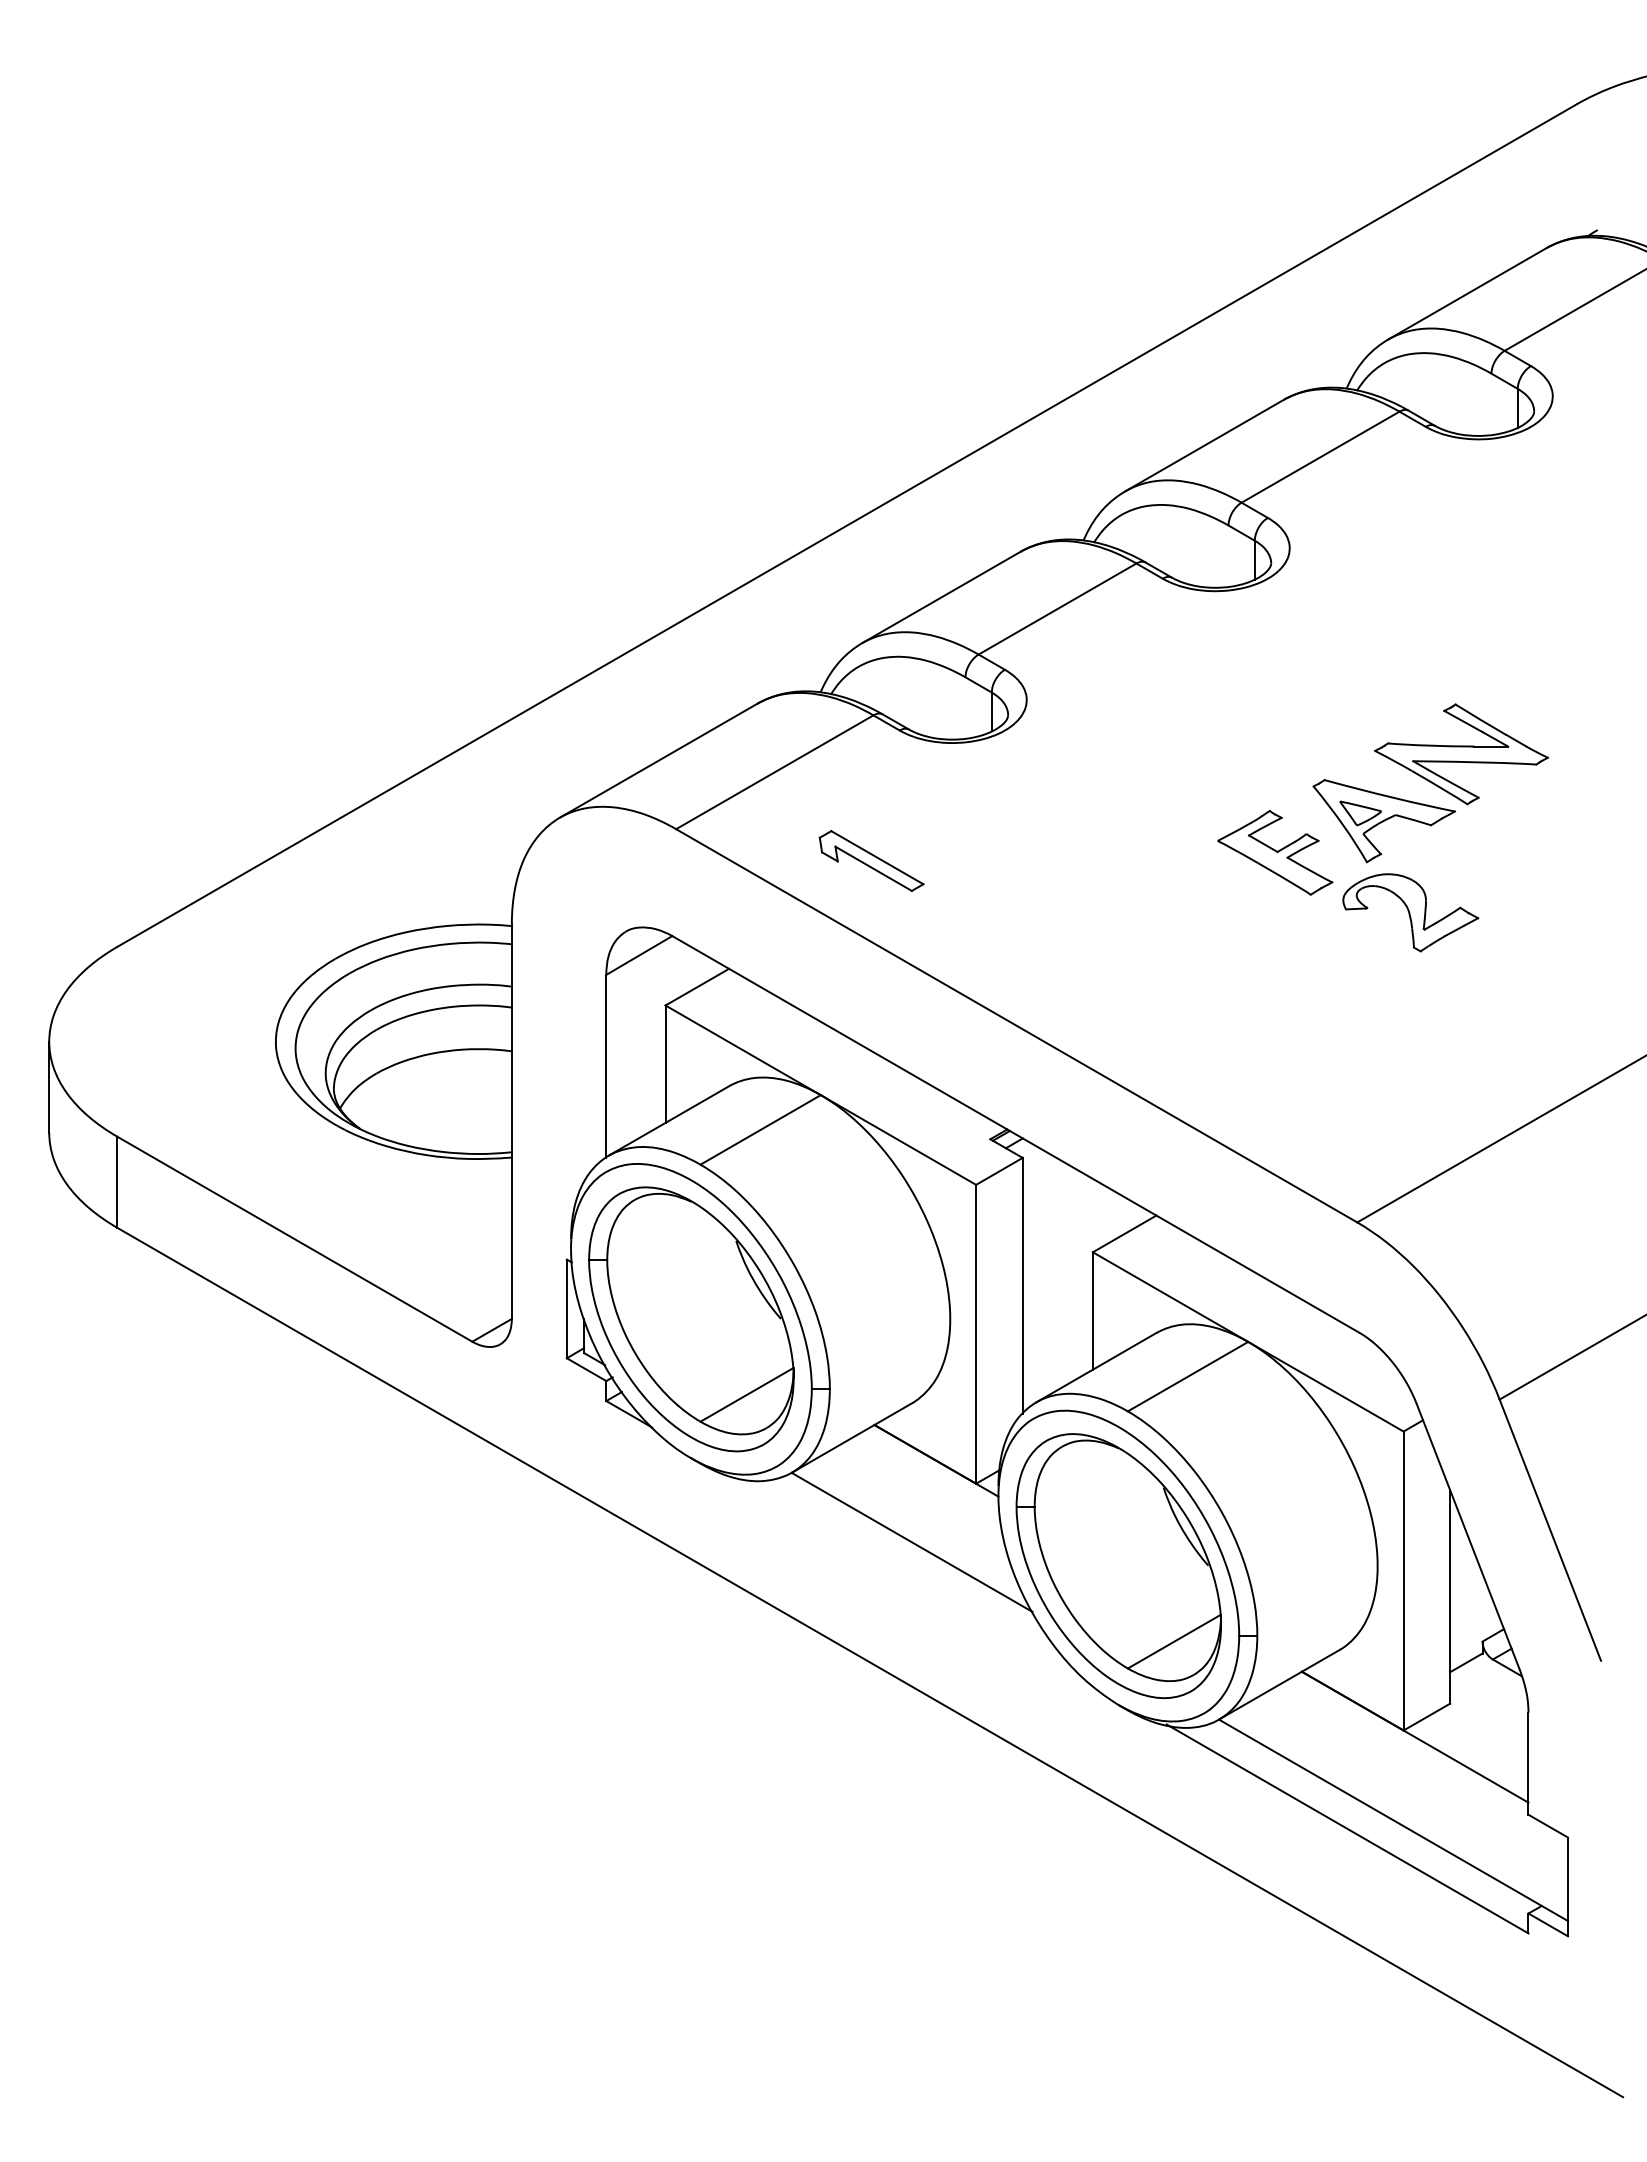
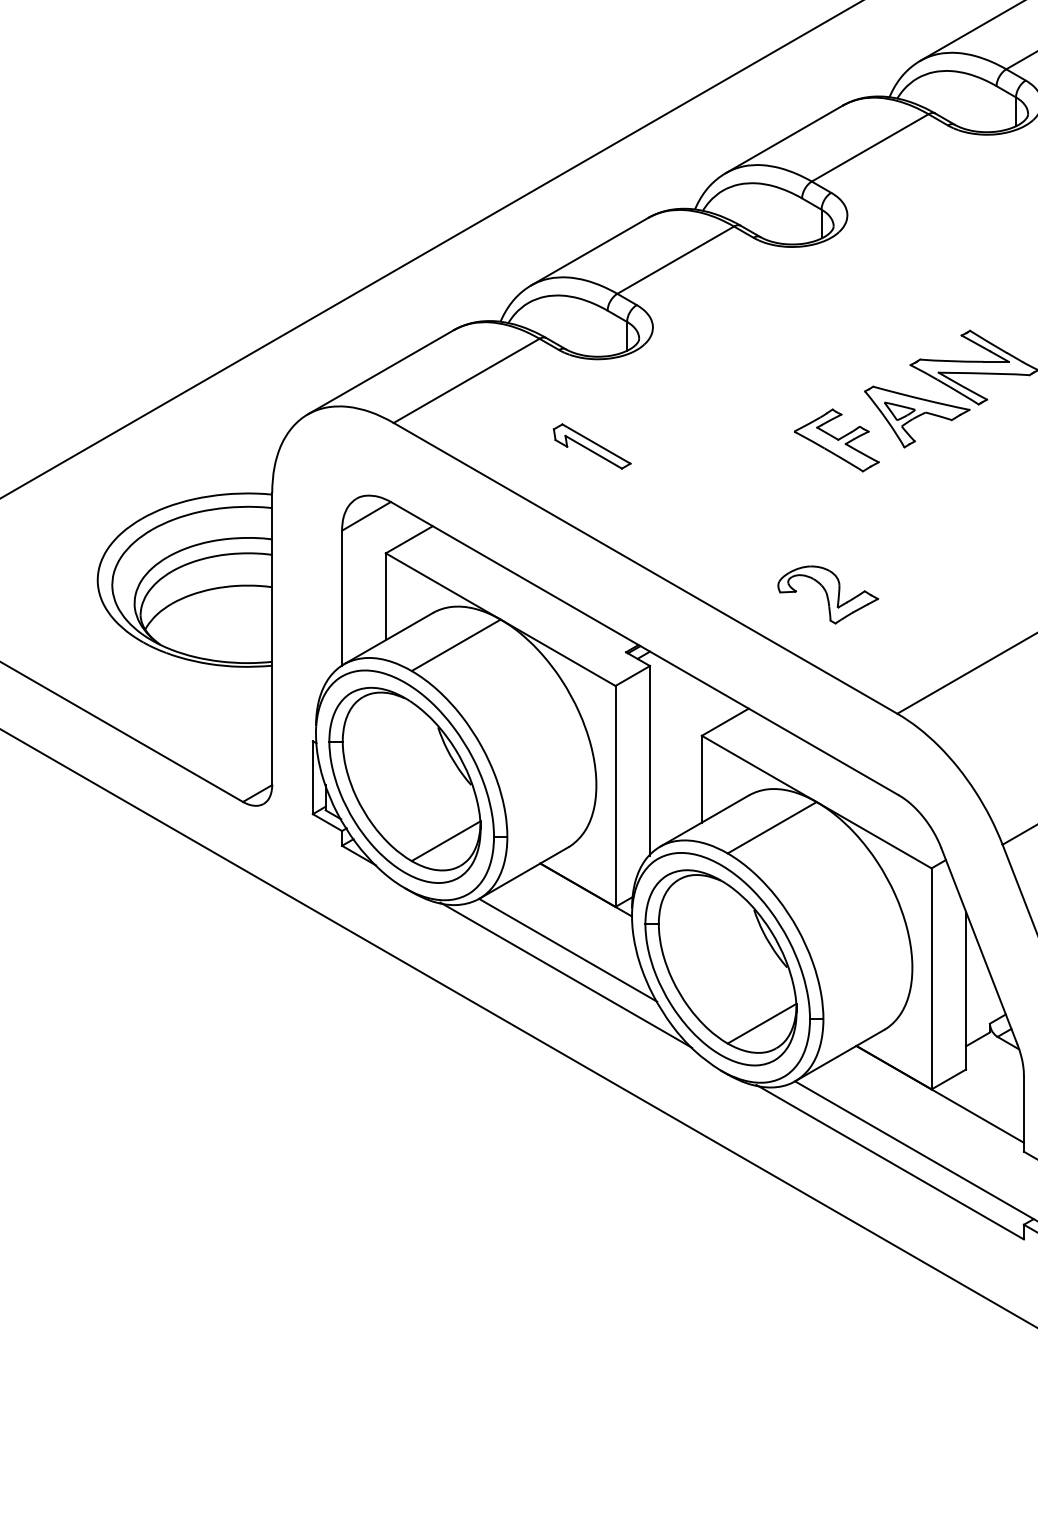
part: (871, 860) -> (592, 446), moved
part: (1410, 912) -> (828, 594), moved
line: (909, 1575) -> (566, 974), added

